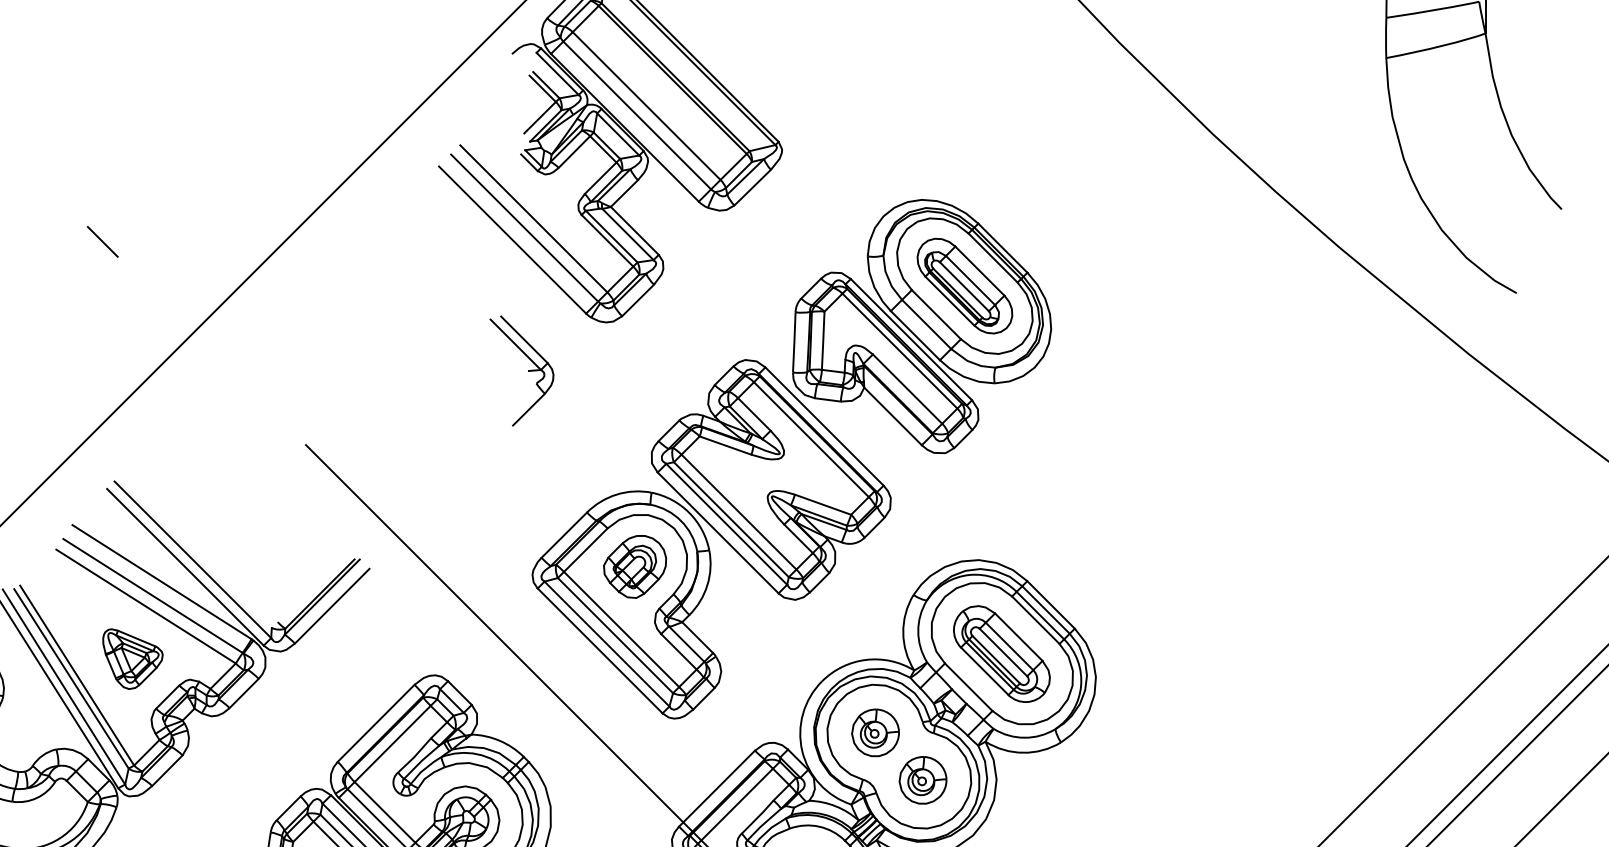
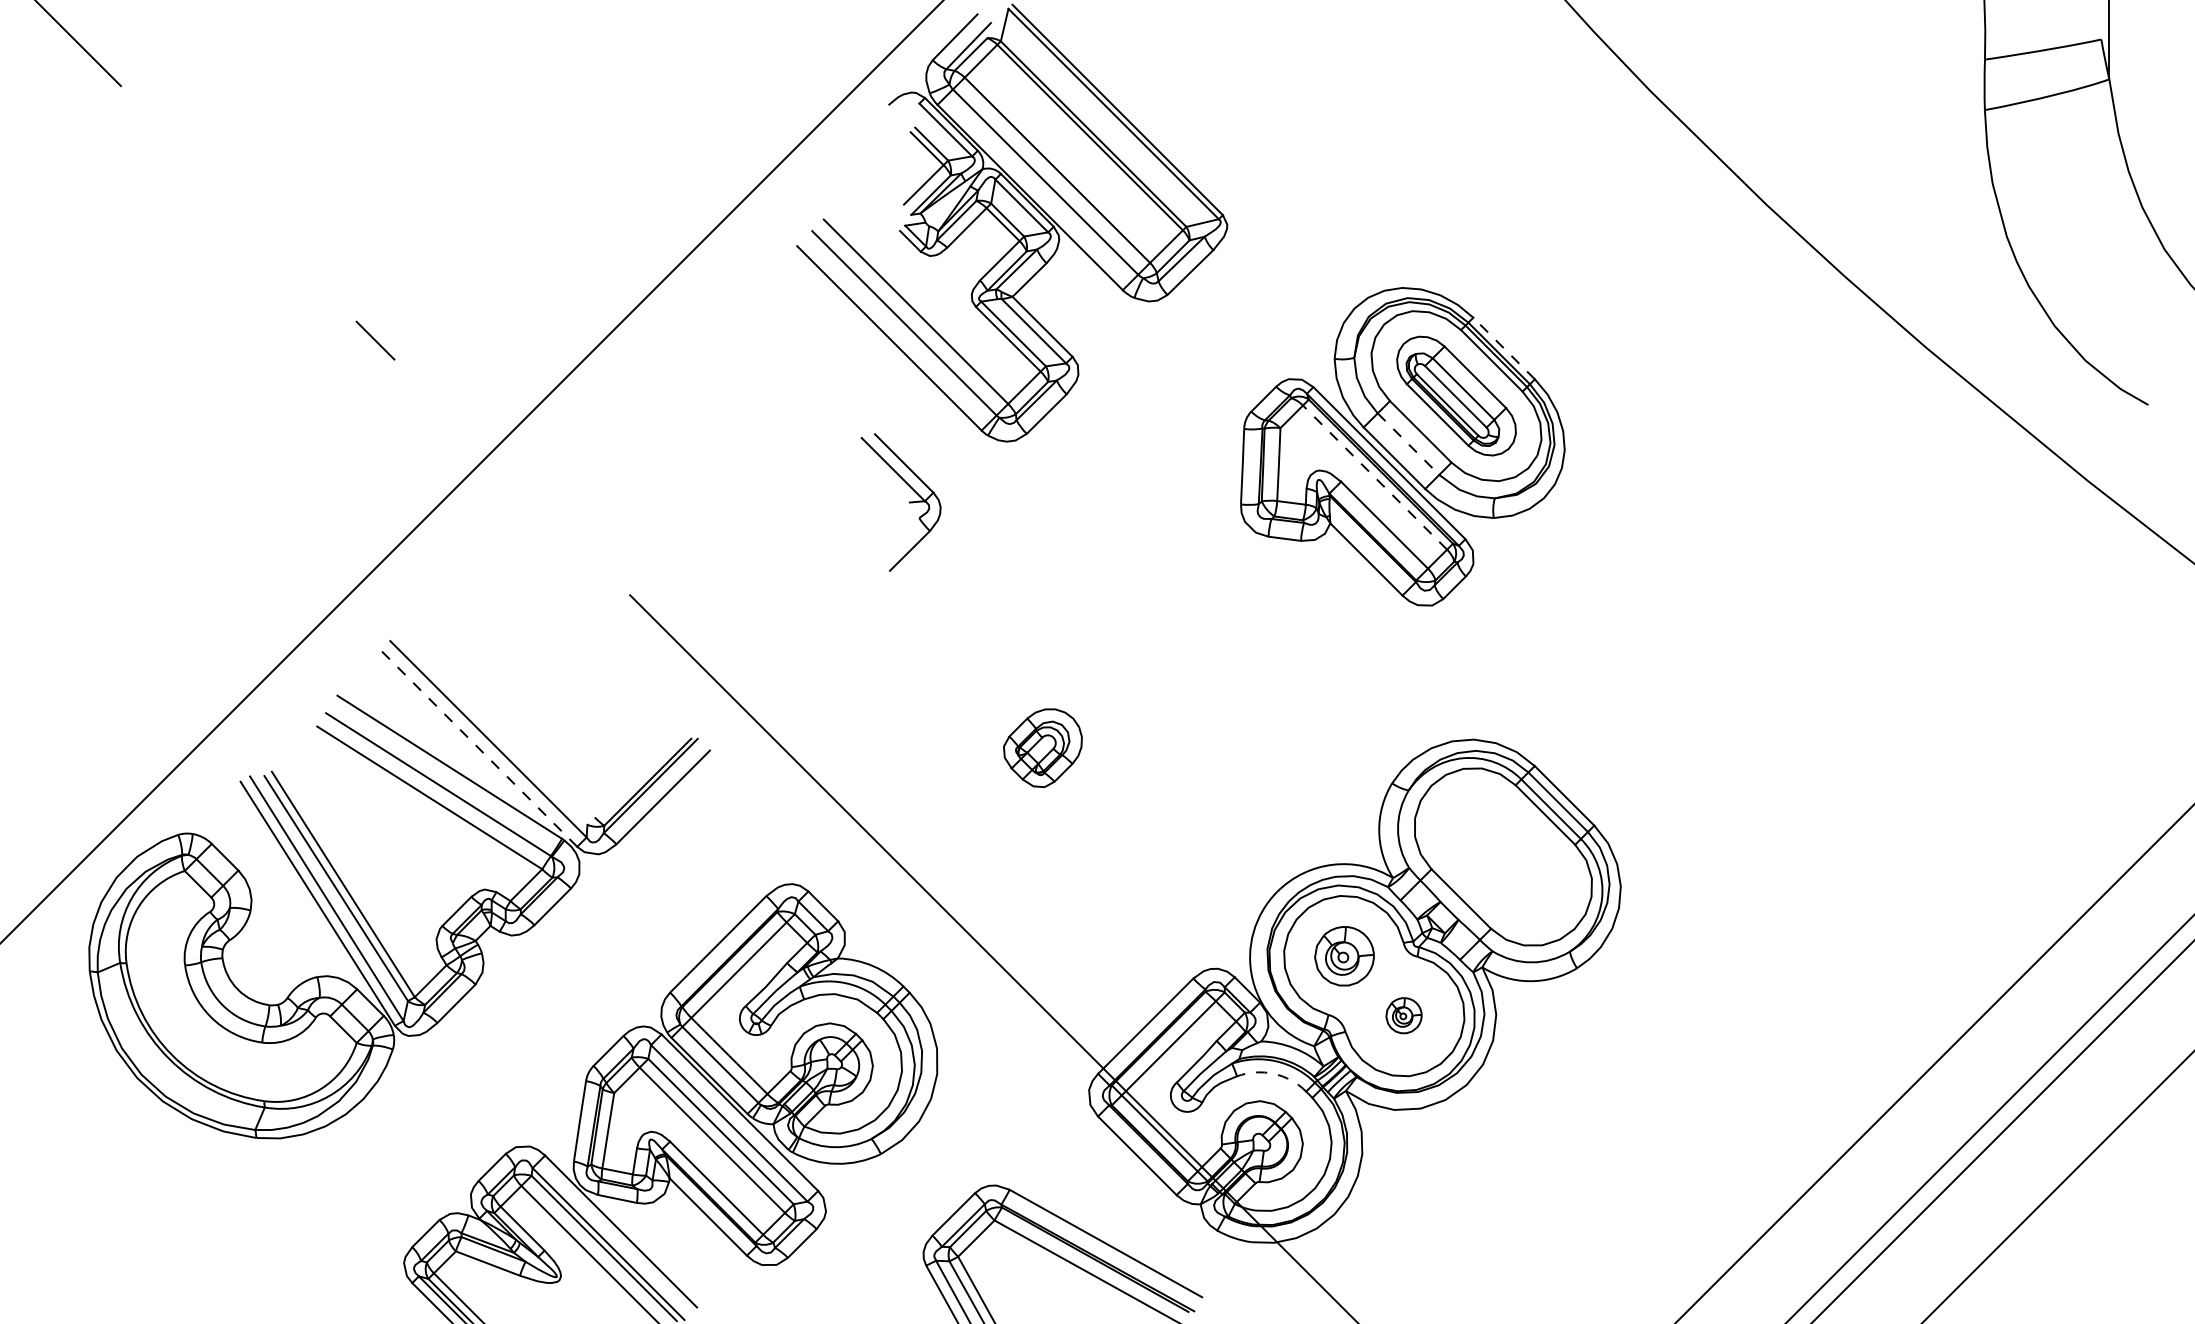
line: (1003, 248) -> (1504, 348), solid -> dashed
line: (926, 324) -> (1408, 444), solid -> dashed
line: (900, 351) -> (1375, 477), solid -> dashed
part: (711, 539) -> (1138, 713), removed
line: (185, 567) -> (479, 748), solid -> dashed
part: (1001, 654) -> (1502, 857), removed
part: (133, 658) -> (413, 863), removed
part: (922, 780) -> (1403, 1015), size x0.6
arc: (818, 826) -> (1273, 1073), solid -> dashed

